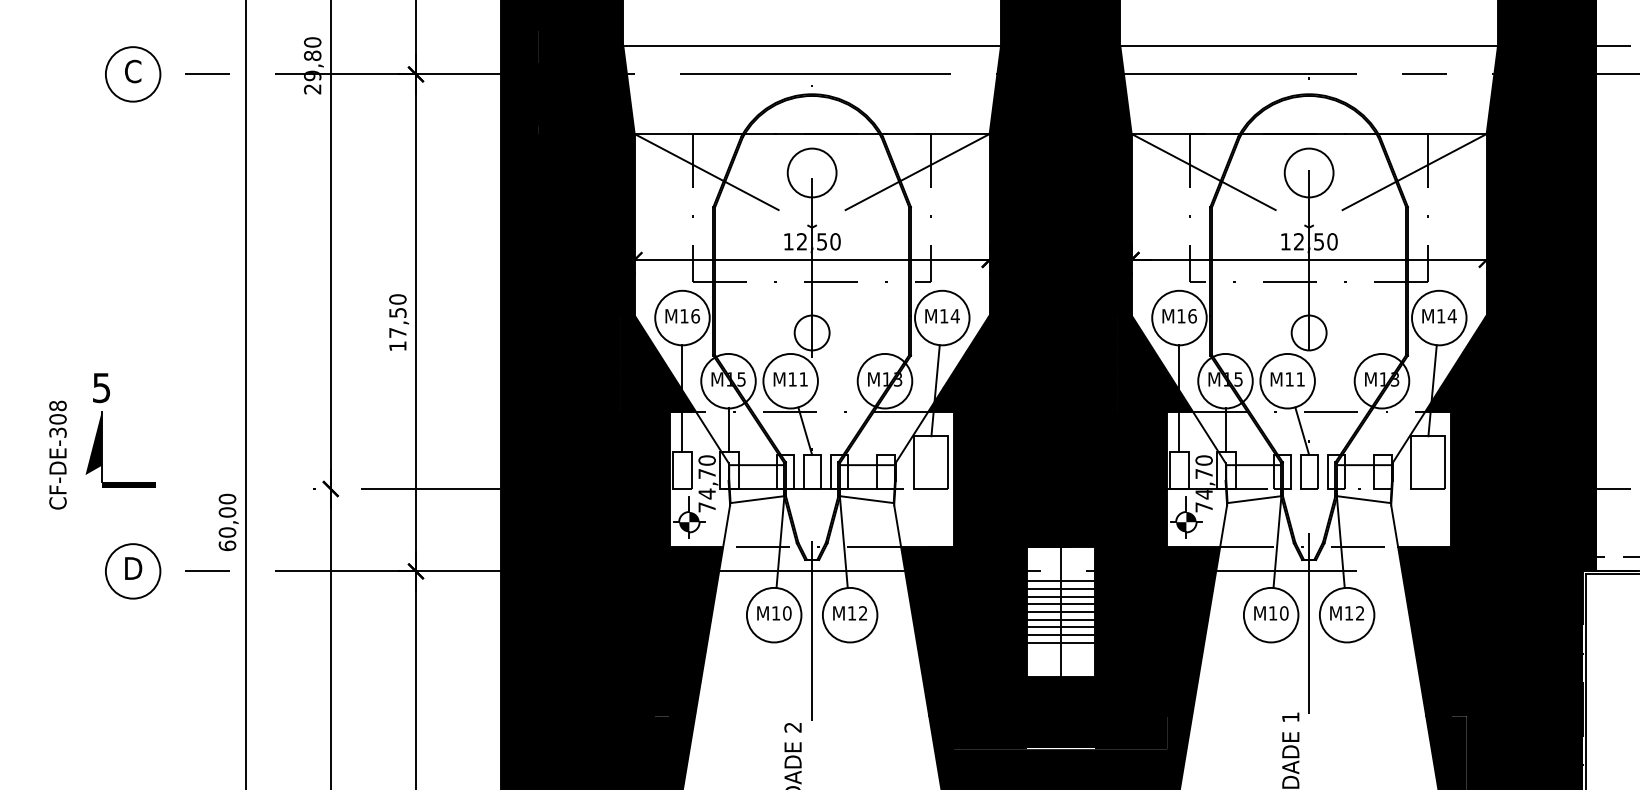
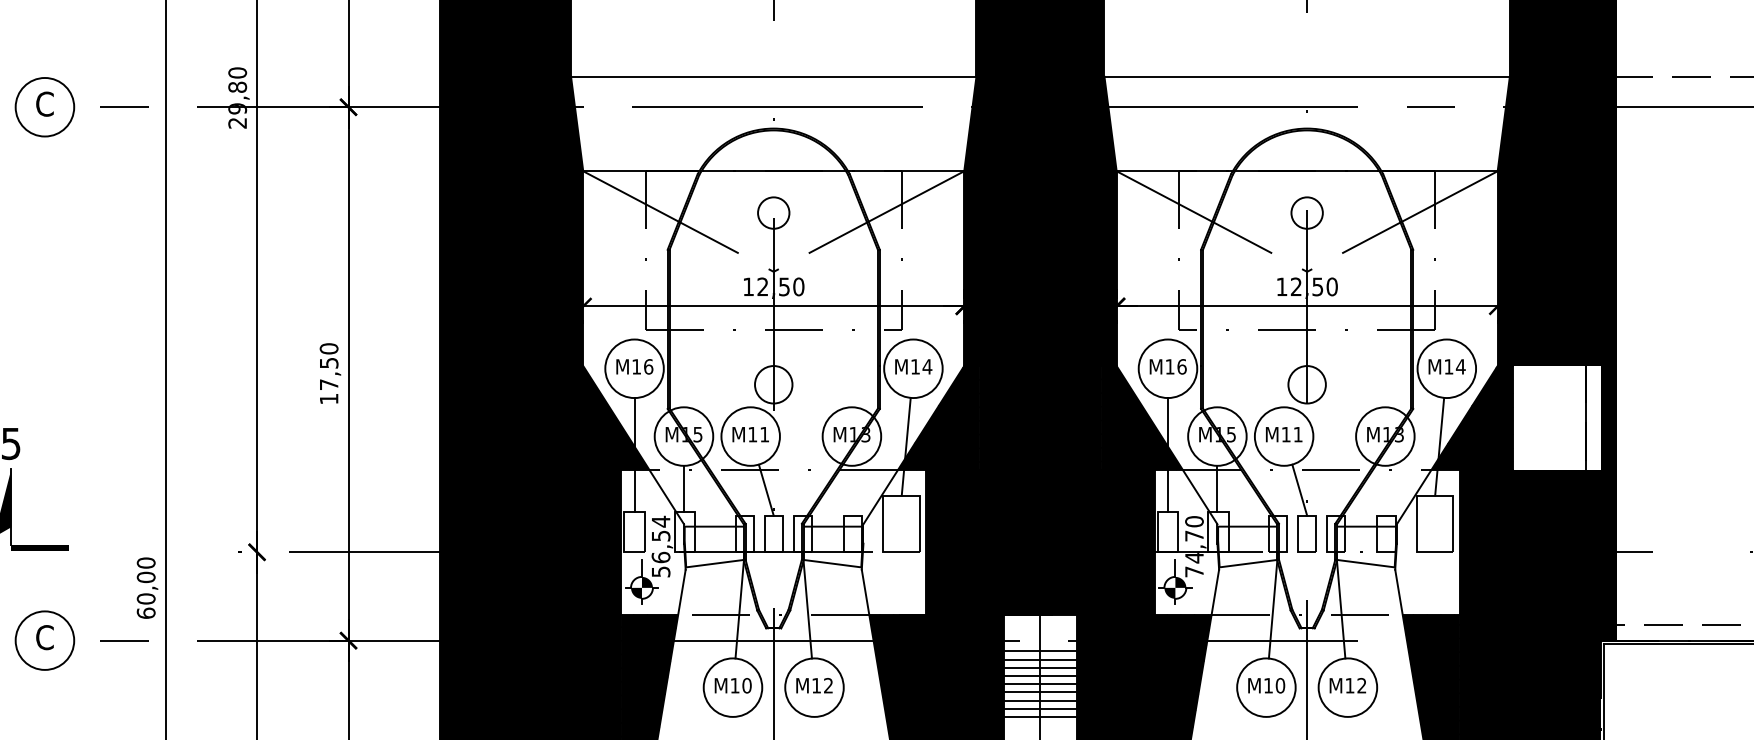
circle: (811, 172) -> (773, 212), size x0.6
circle: (1308, 172) -> (1306, 212), size x0.6
fill: (1541, 363) -> (1556, 417), removed
text: (706, 483) -> (660, 546), 74,70 -> 56,54
text: (133, 568) -> (45, 637), D -> C

